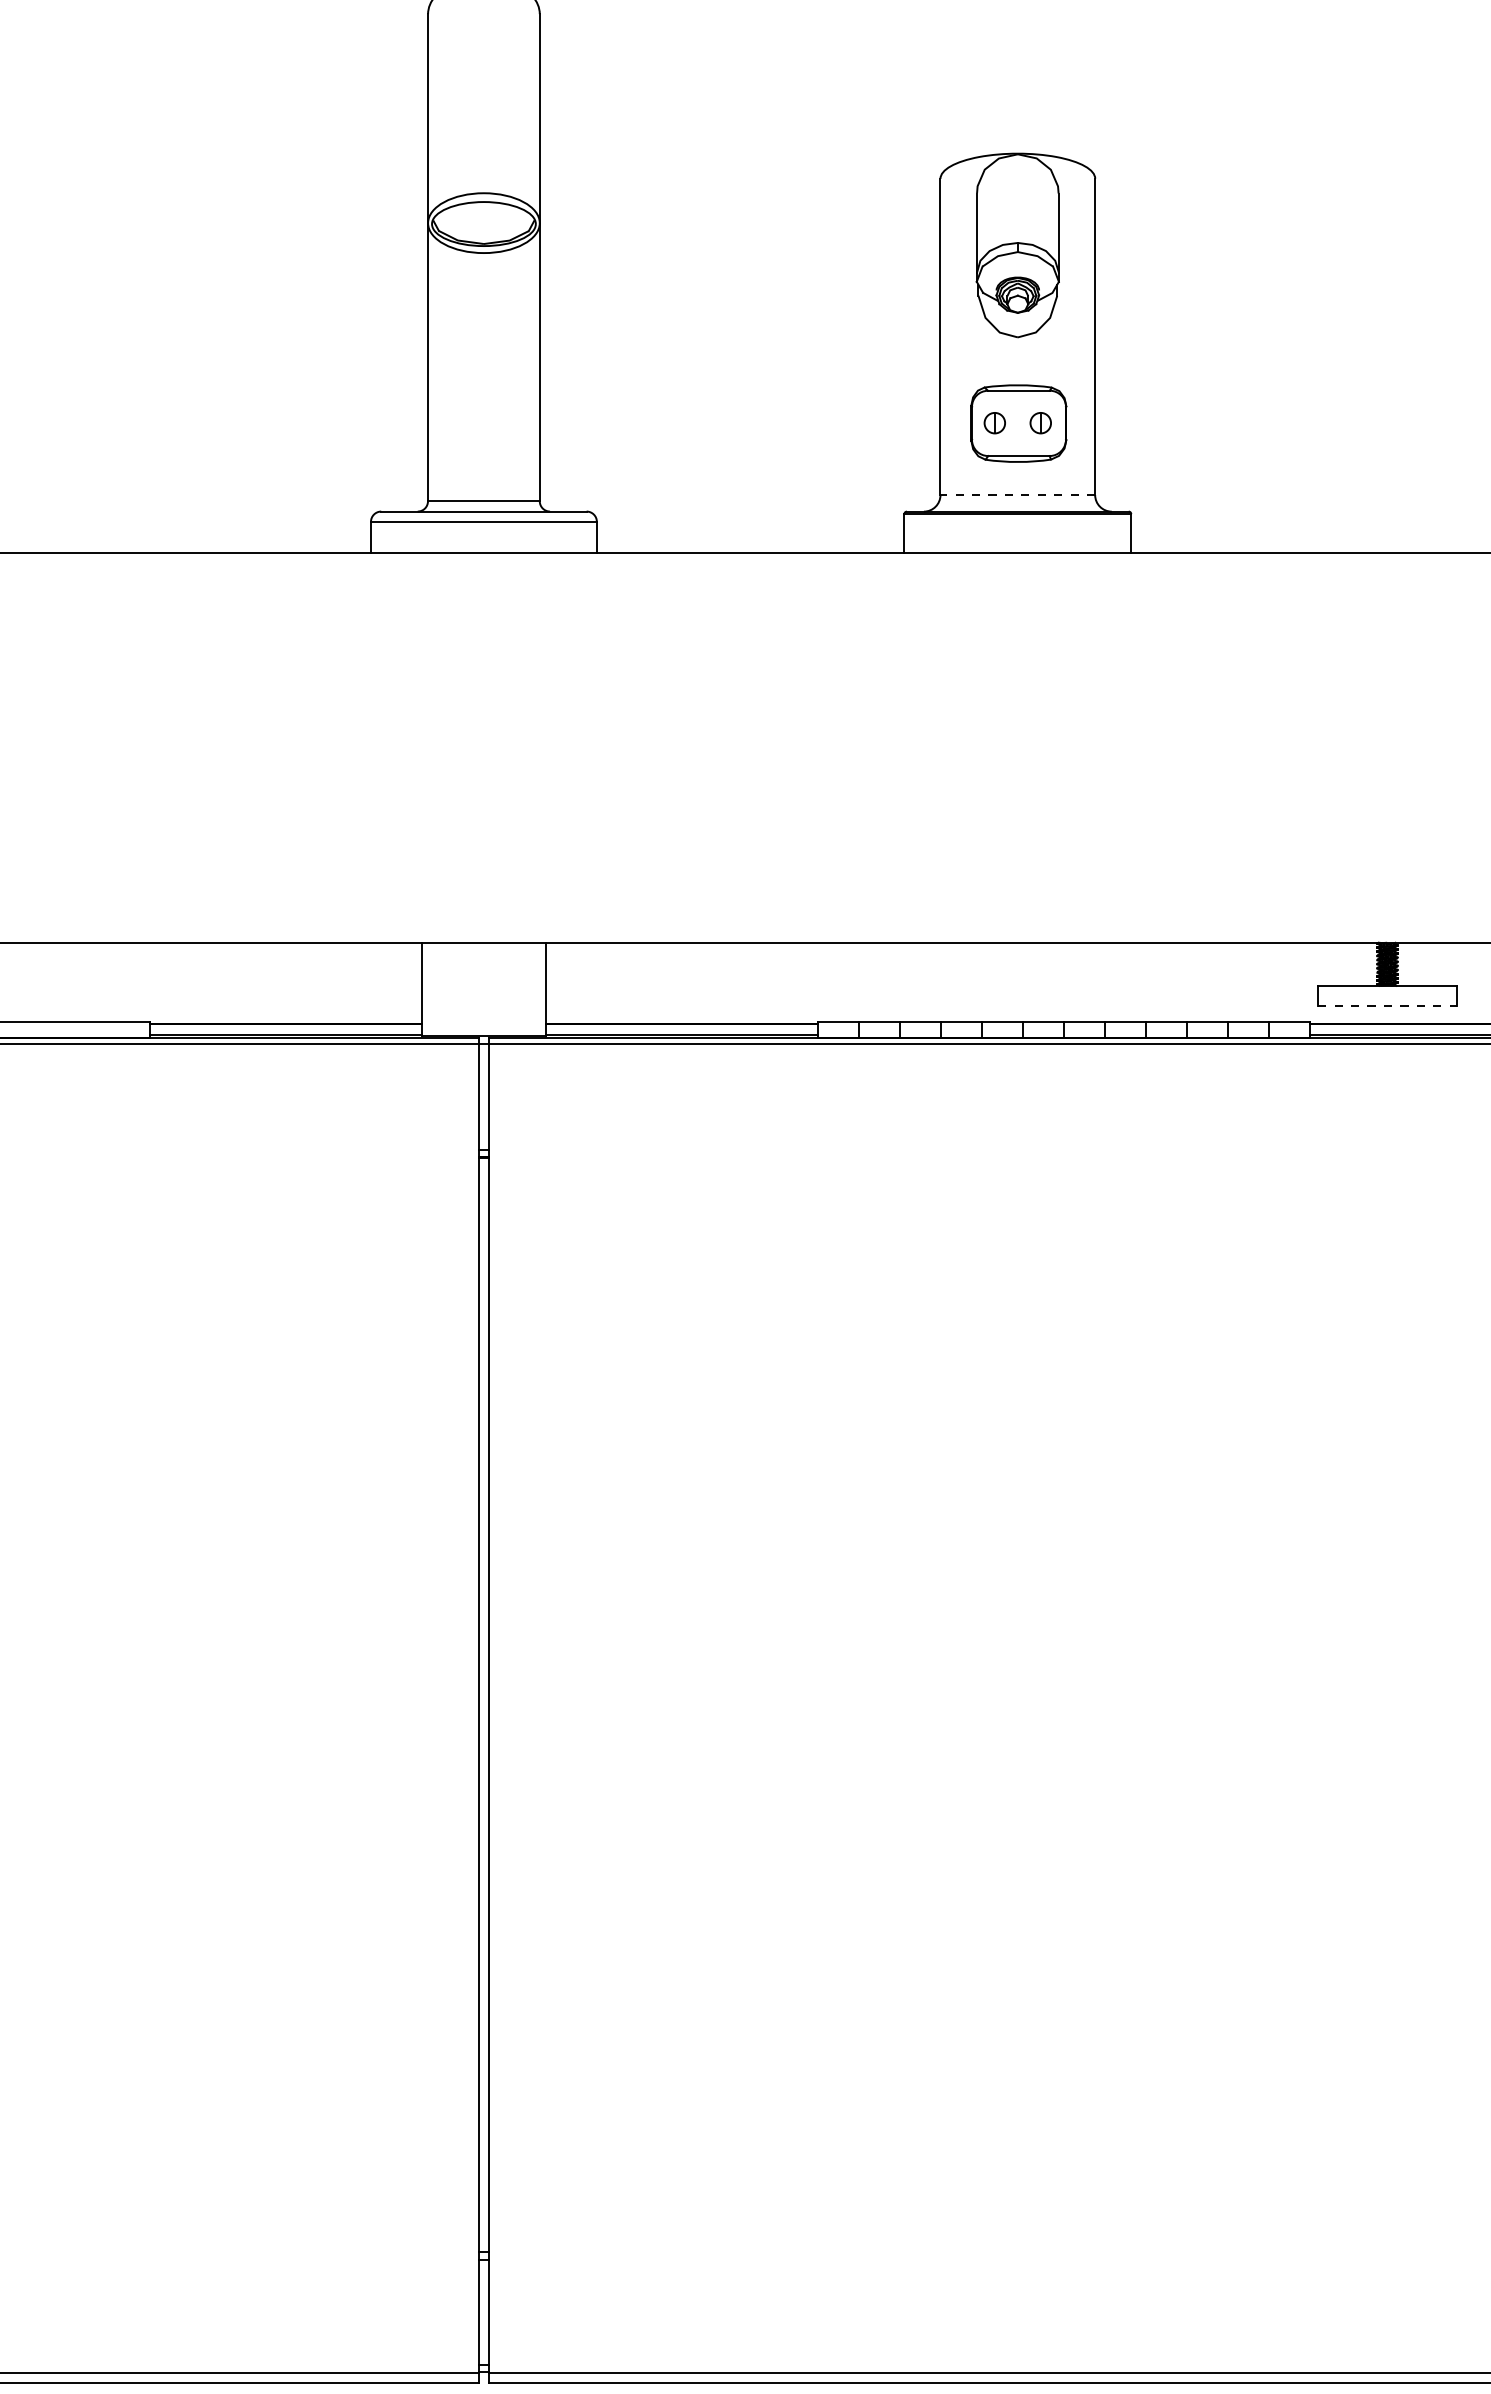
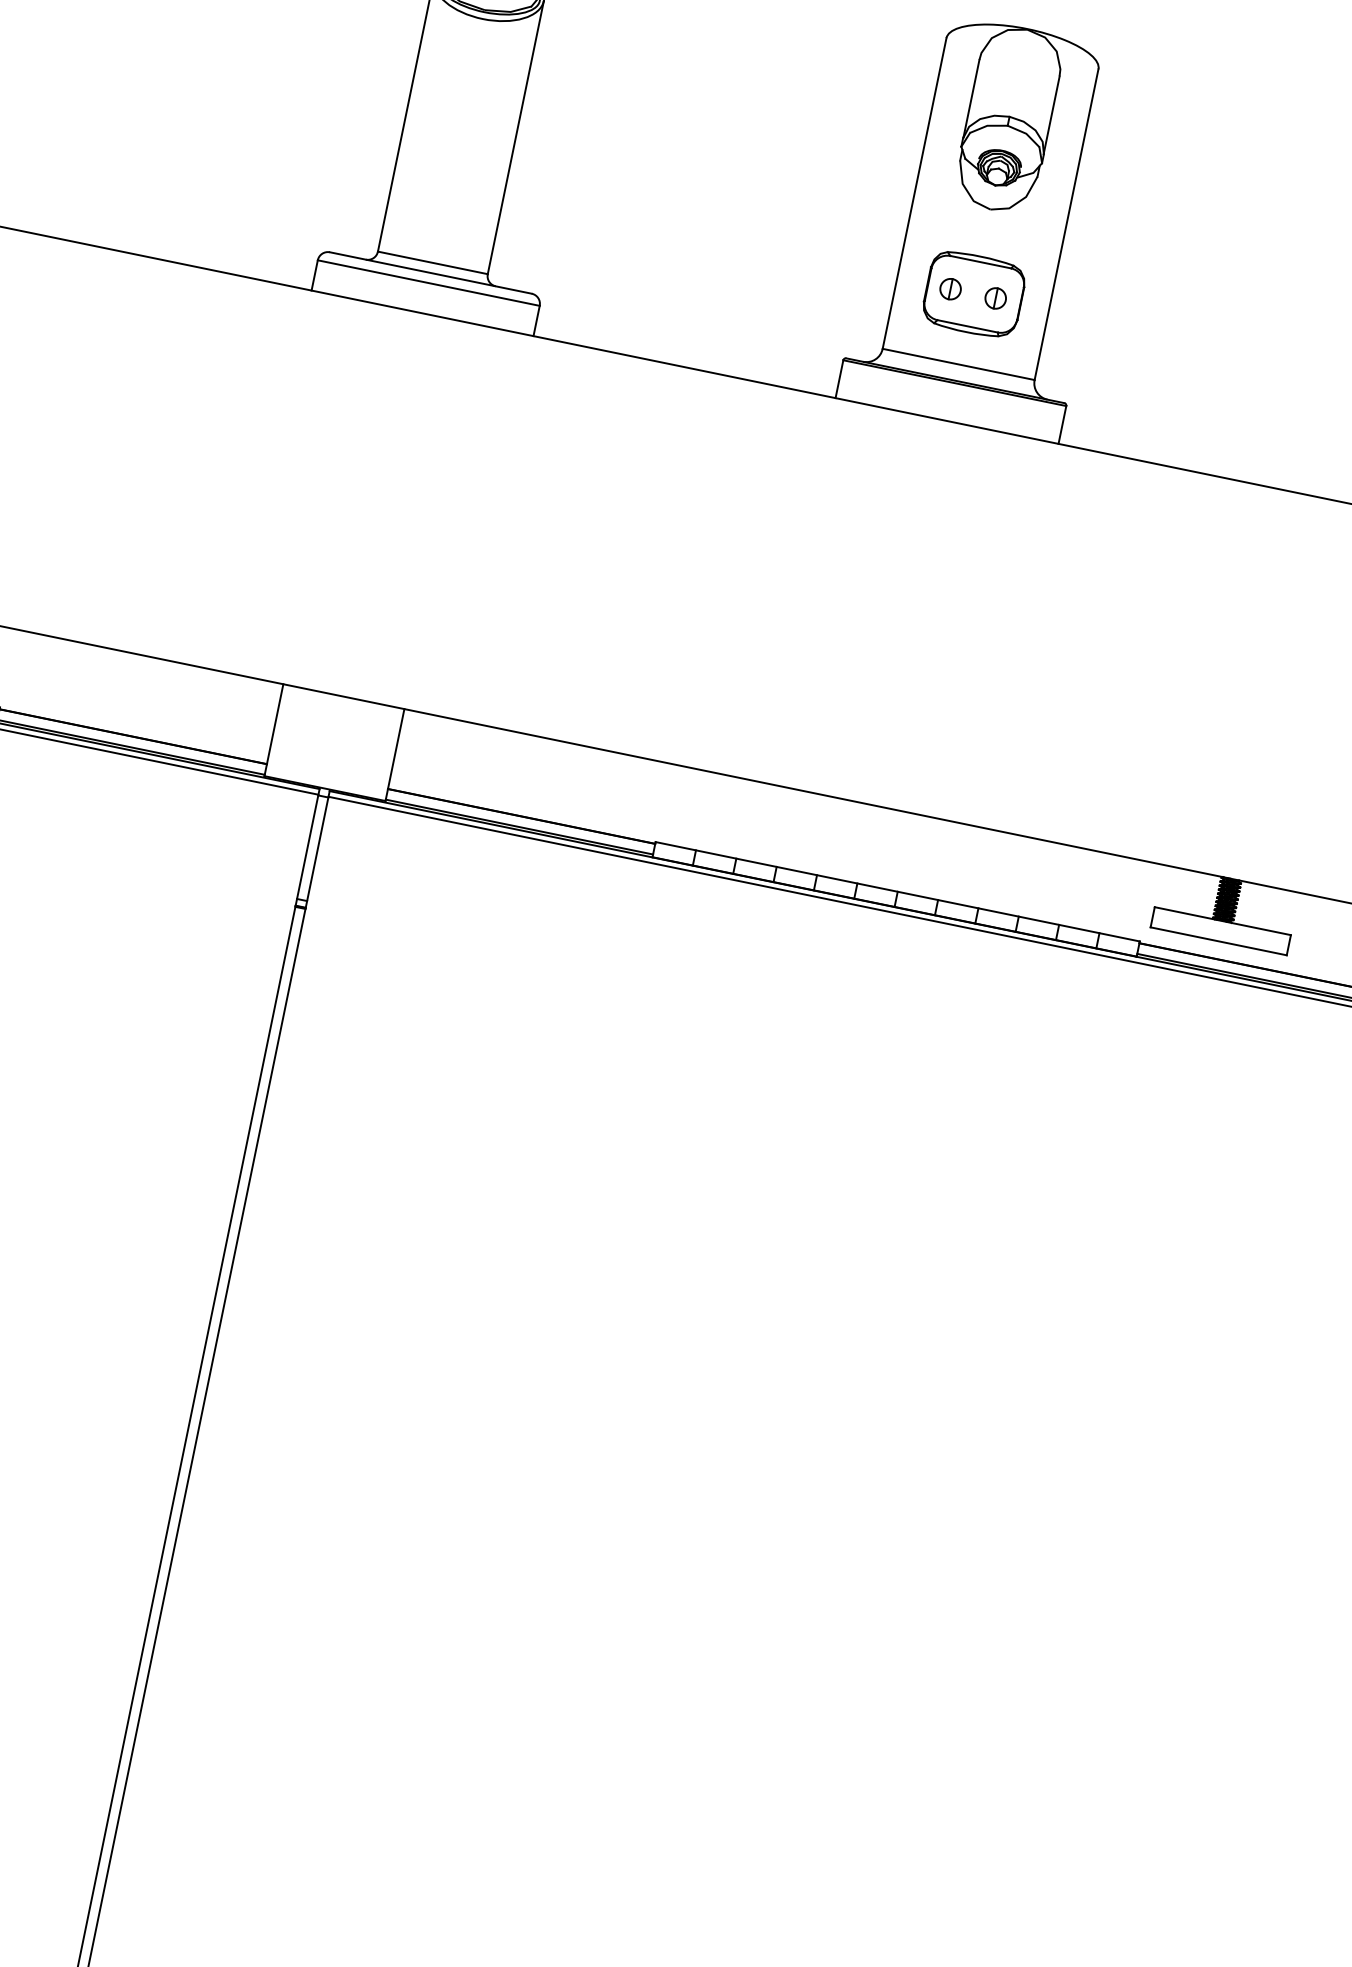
line: (1017, 495) -> (958, 364), dashed -> solid
line: (1387, 1006) -> (1218, 941), dashed -> solid

